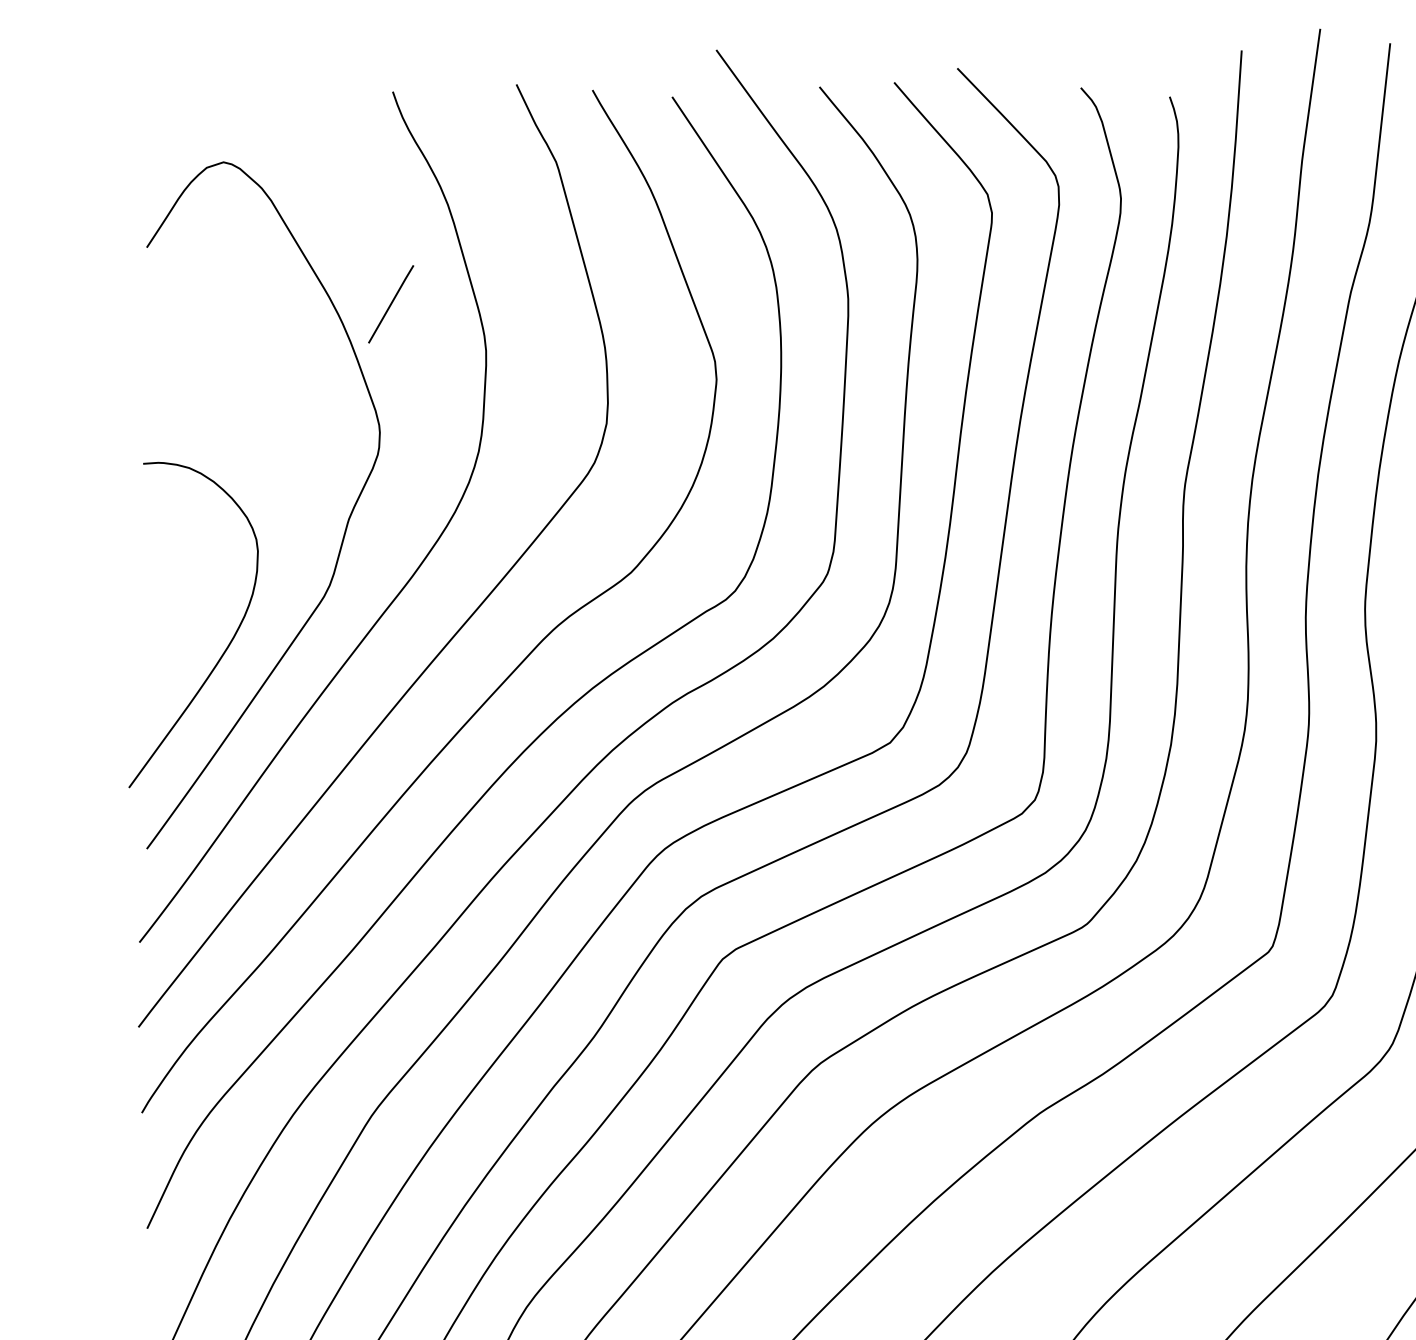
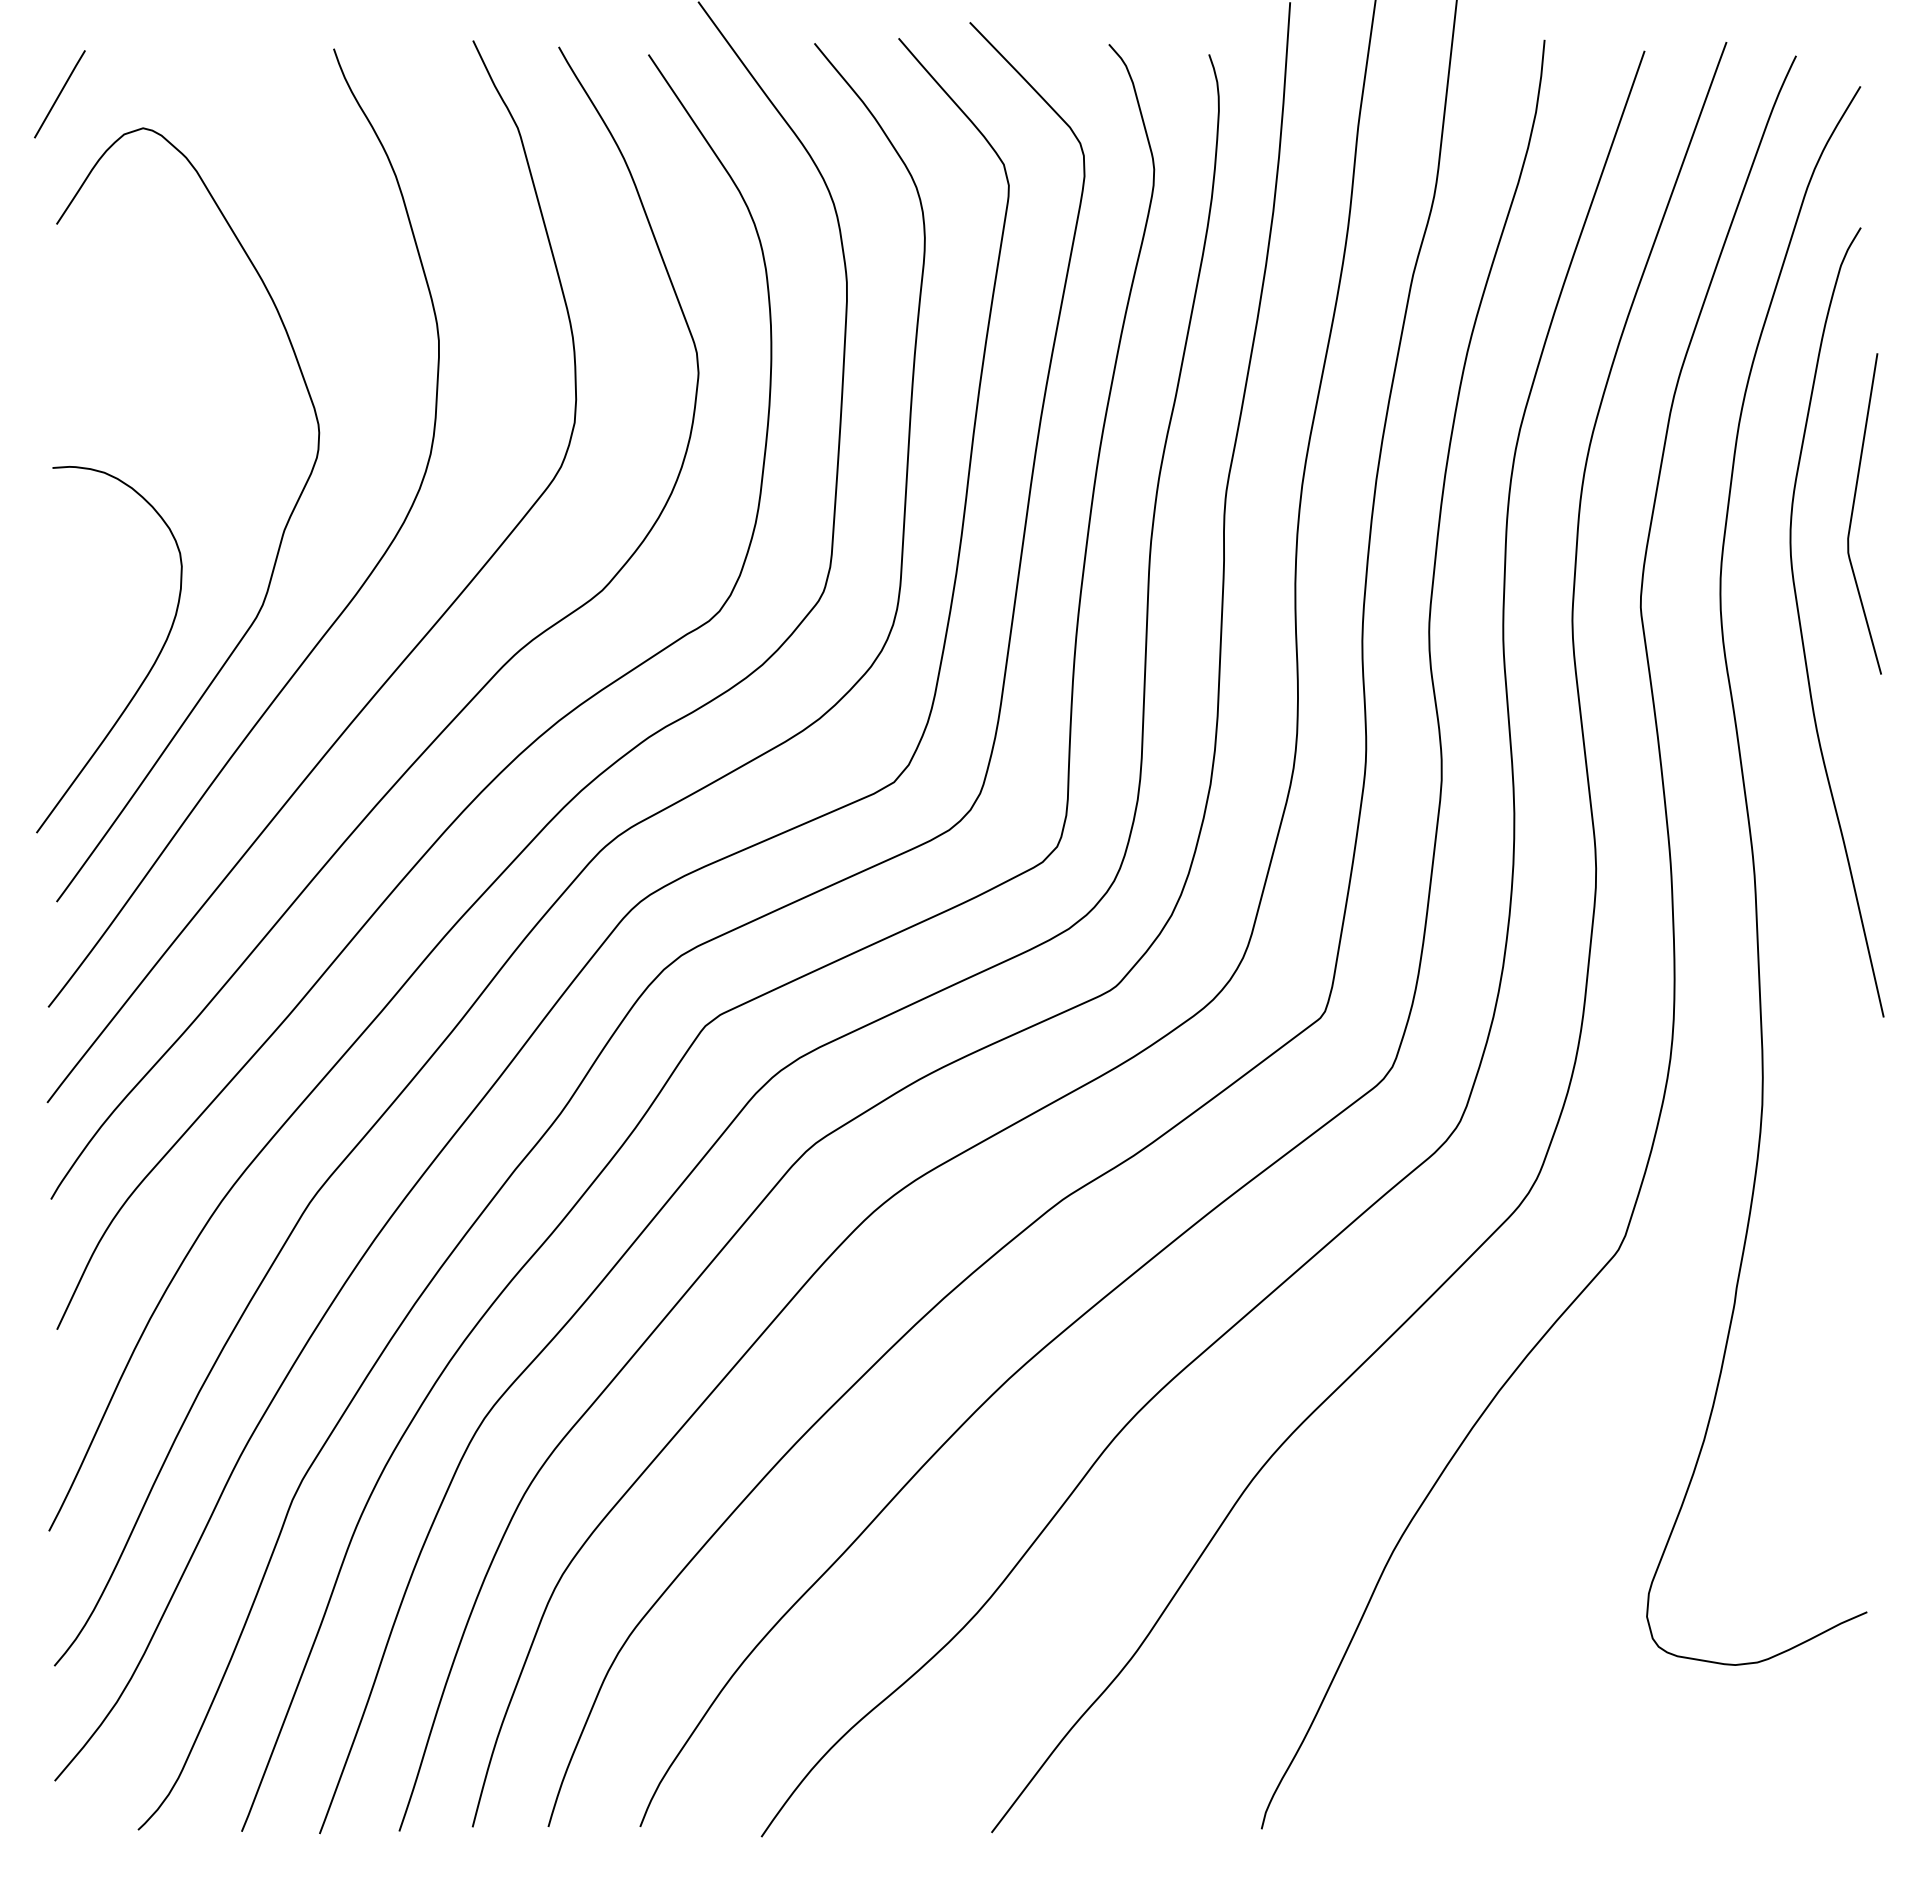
line: (390, 304) -> (59, 94), moved

